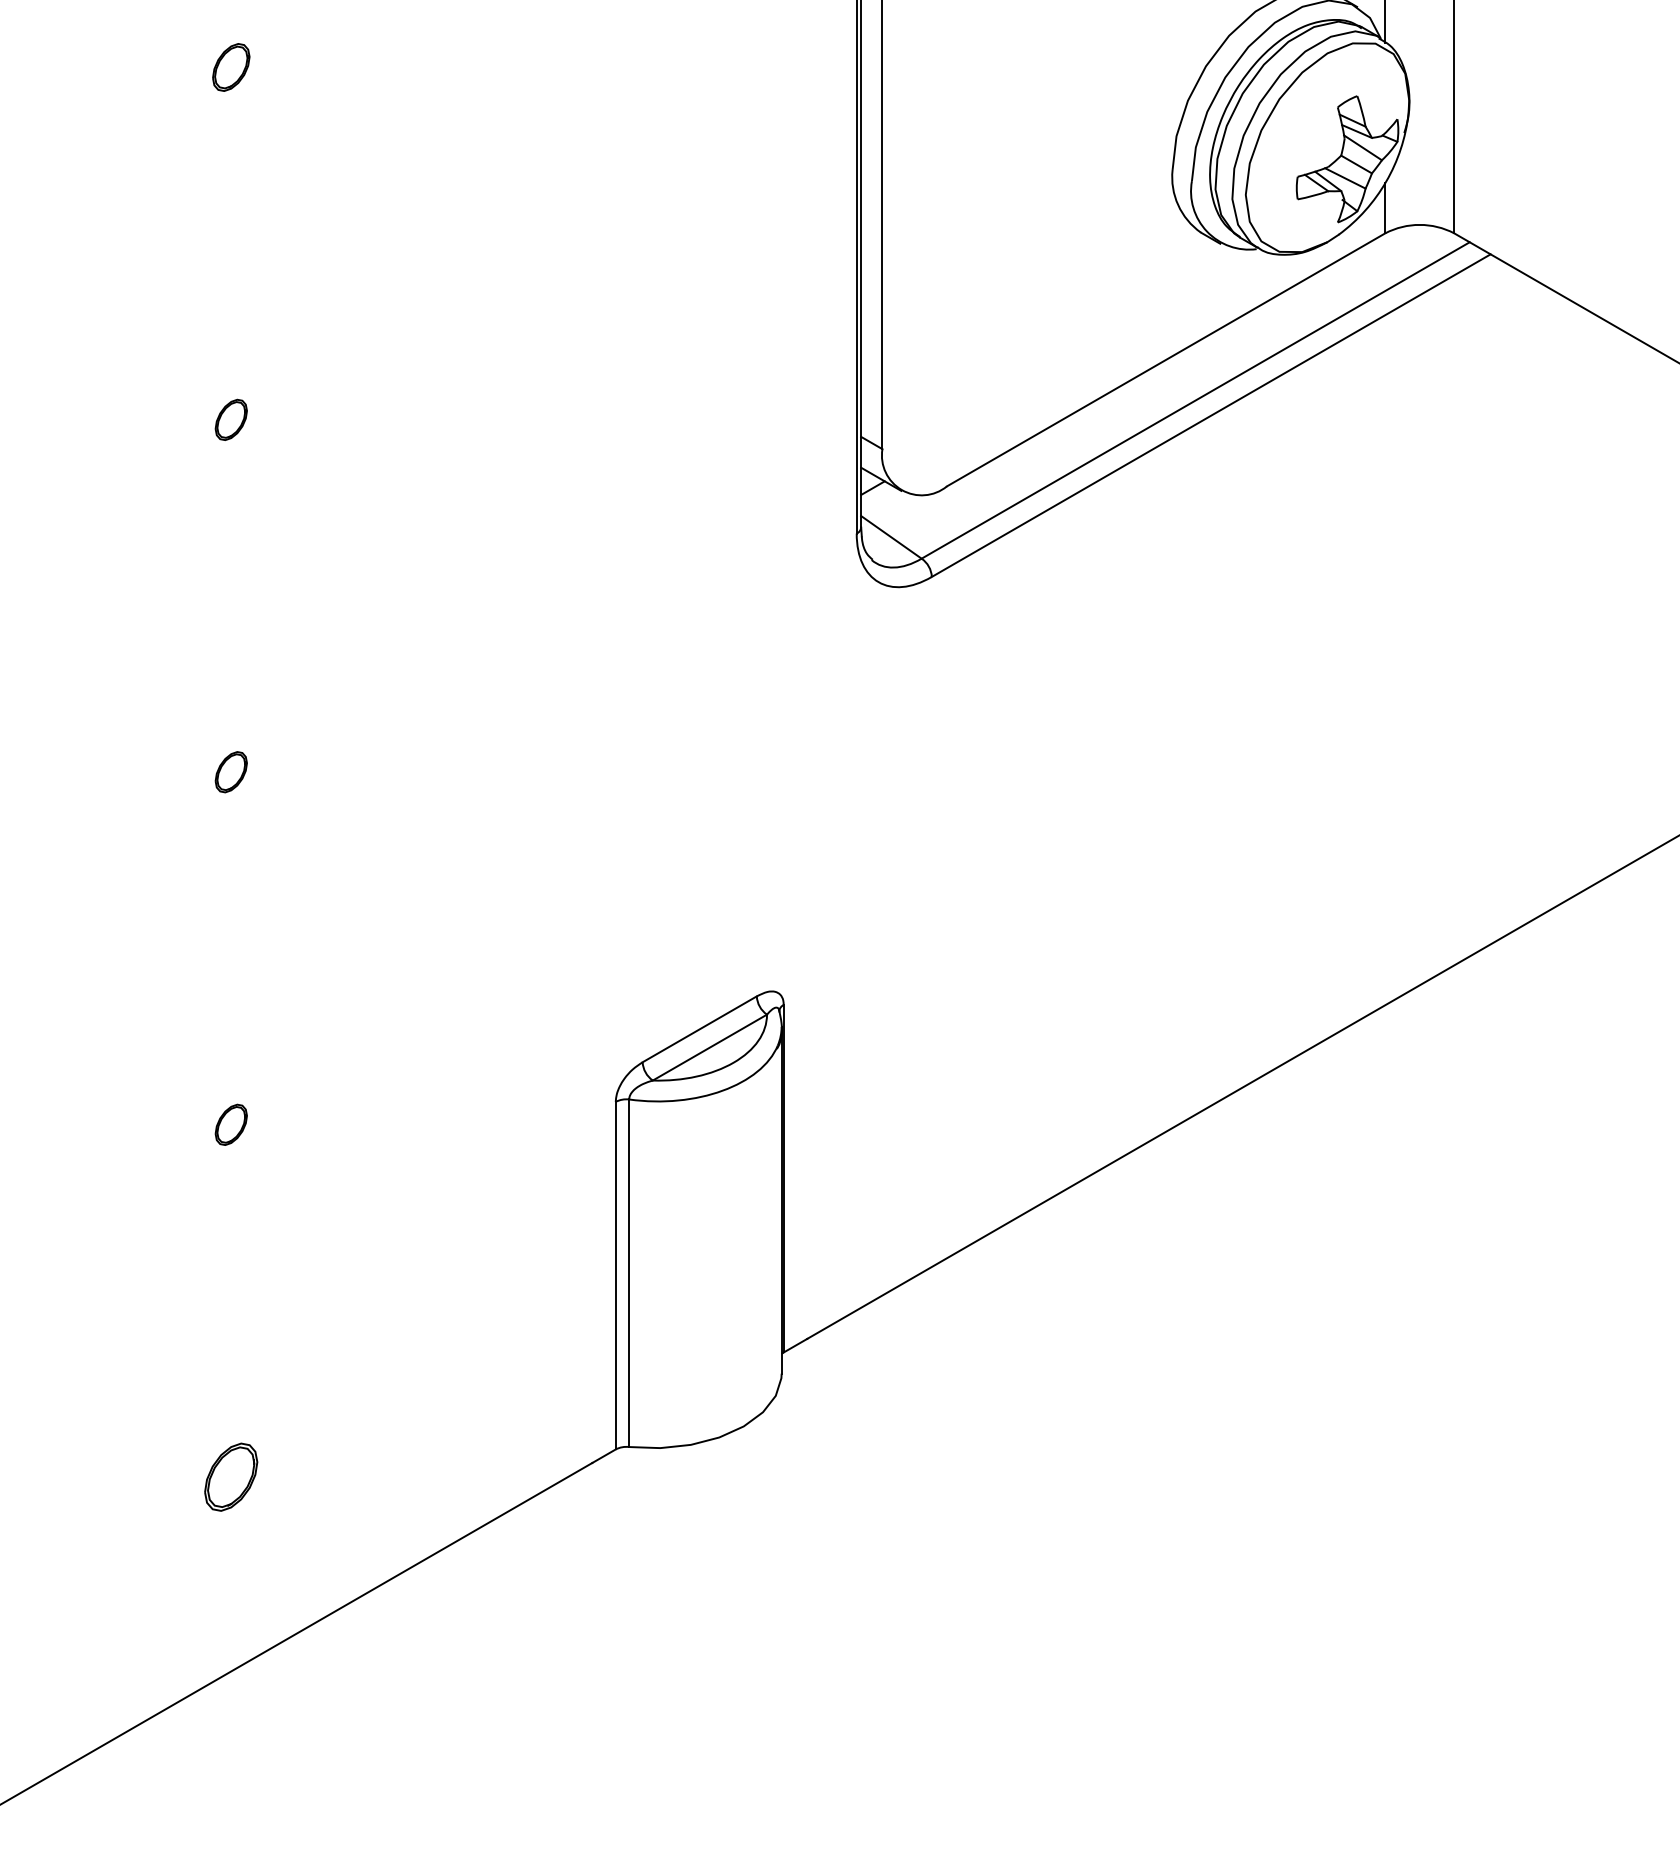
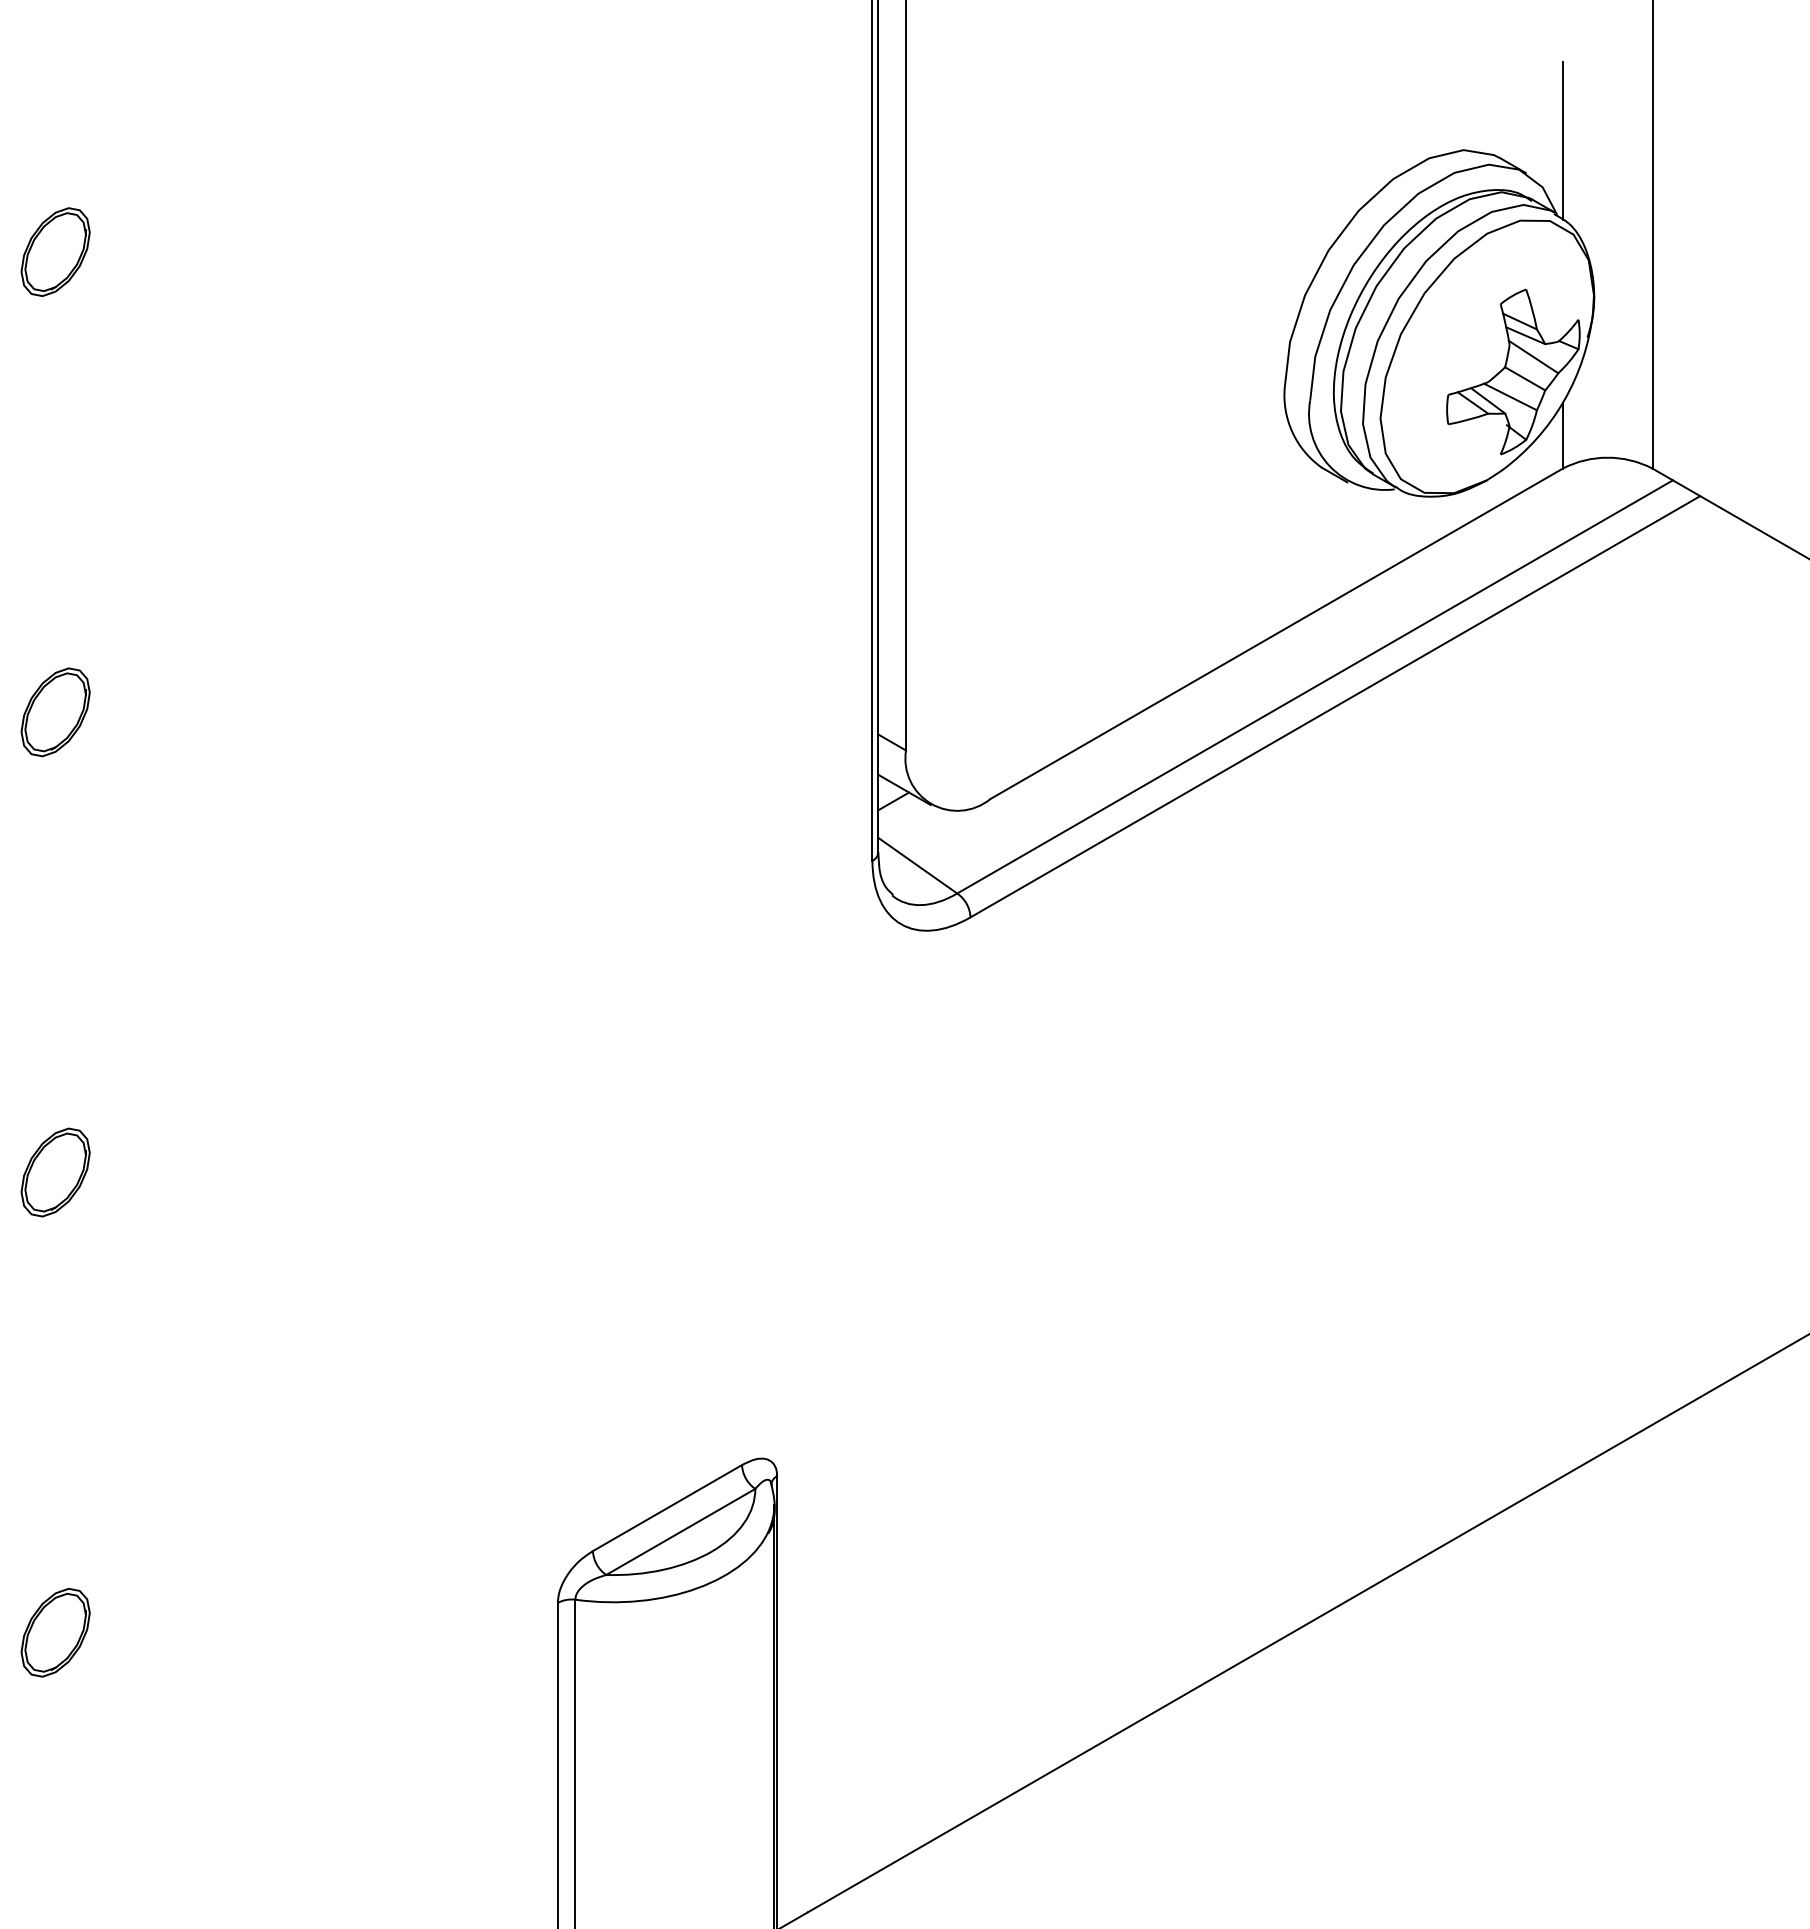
part: (231, 67) -> (56, 252), size x1.43
part: (231, 419) -> (56, 711), size x1.67
part: (231, 771) -> (56, 1171), size x1.67
part: (231, 1124) -> (56, 1632), size x1.67

